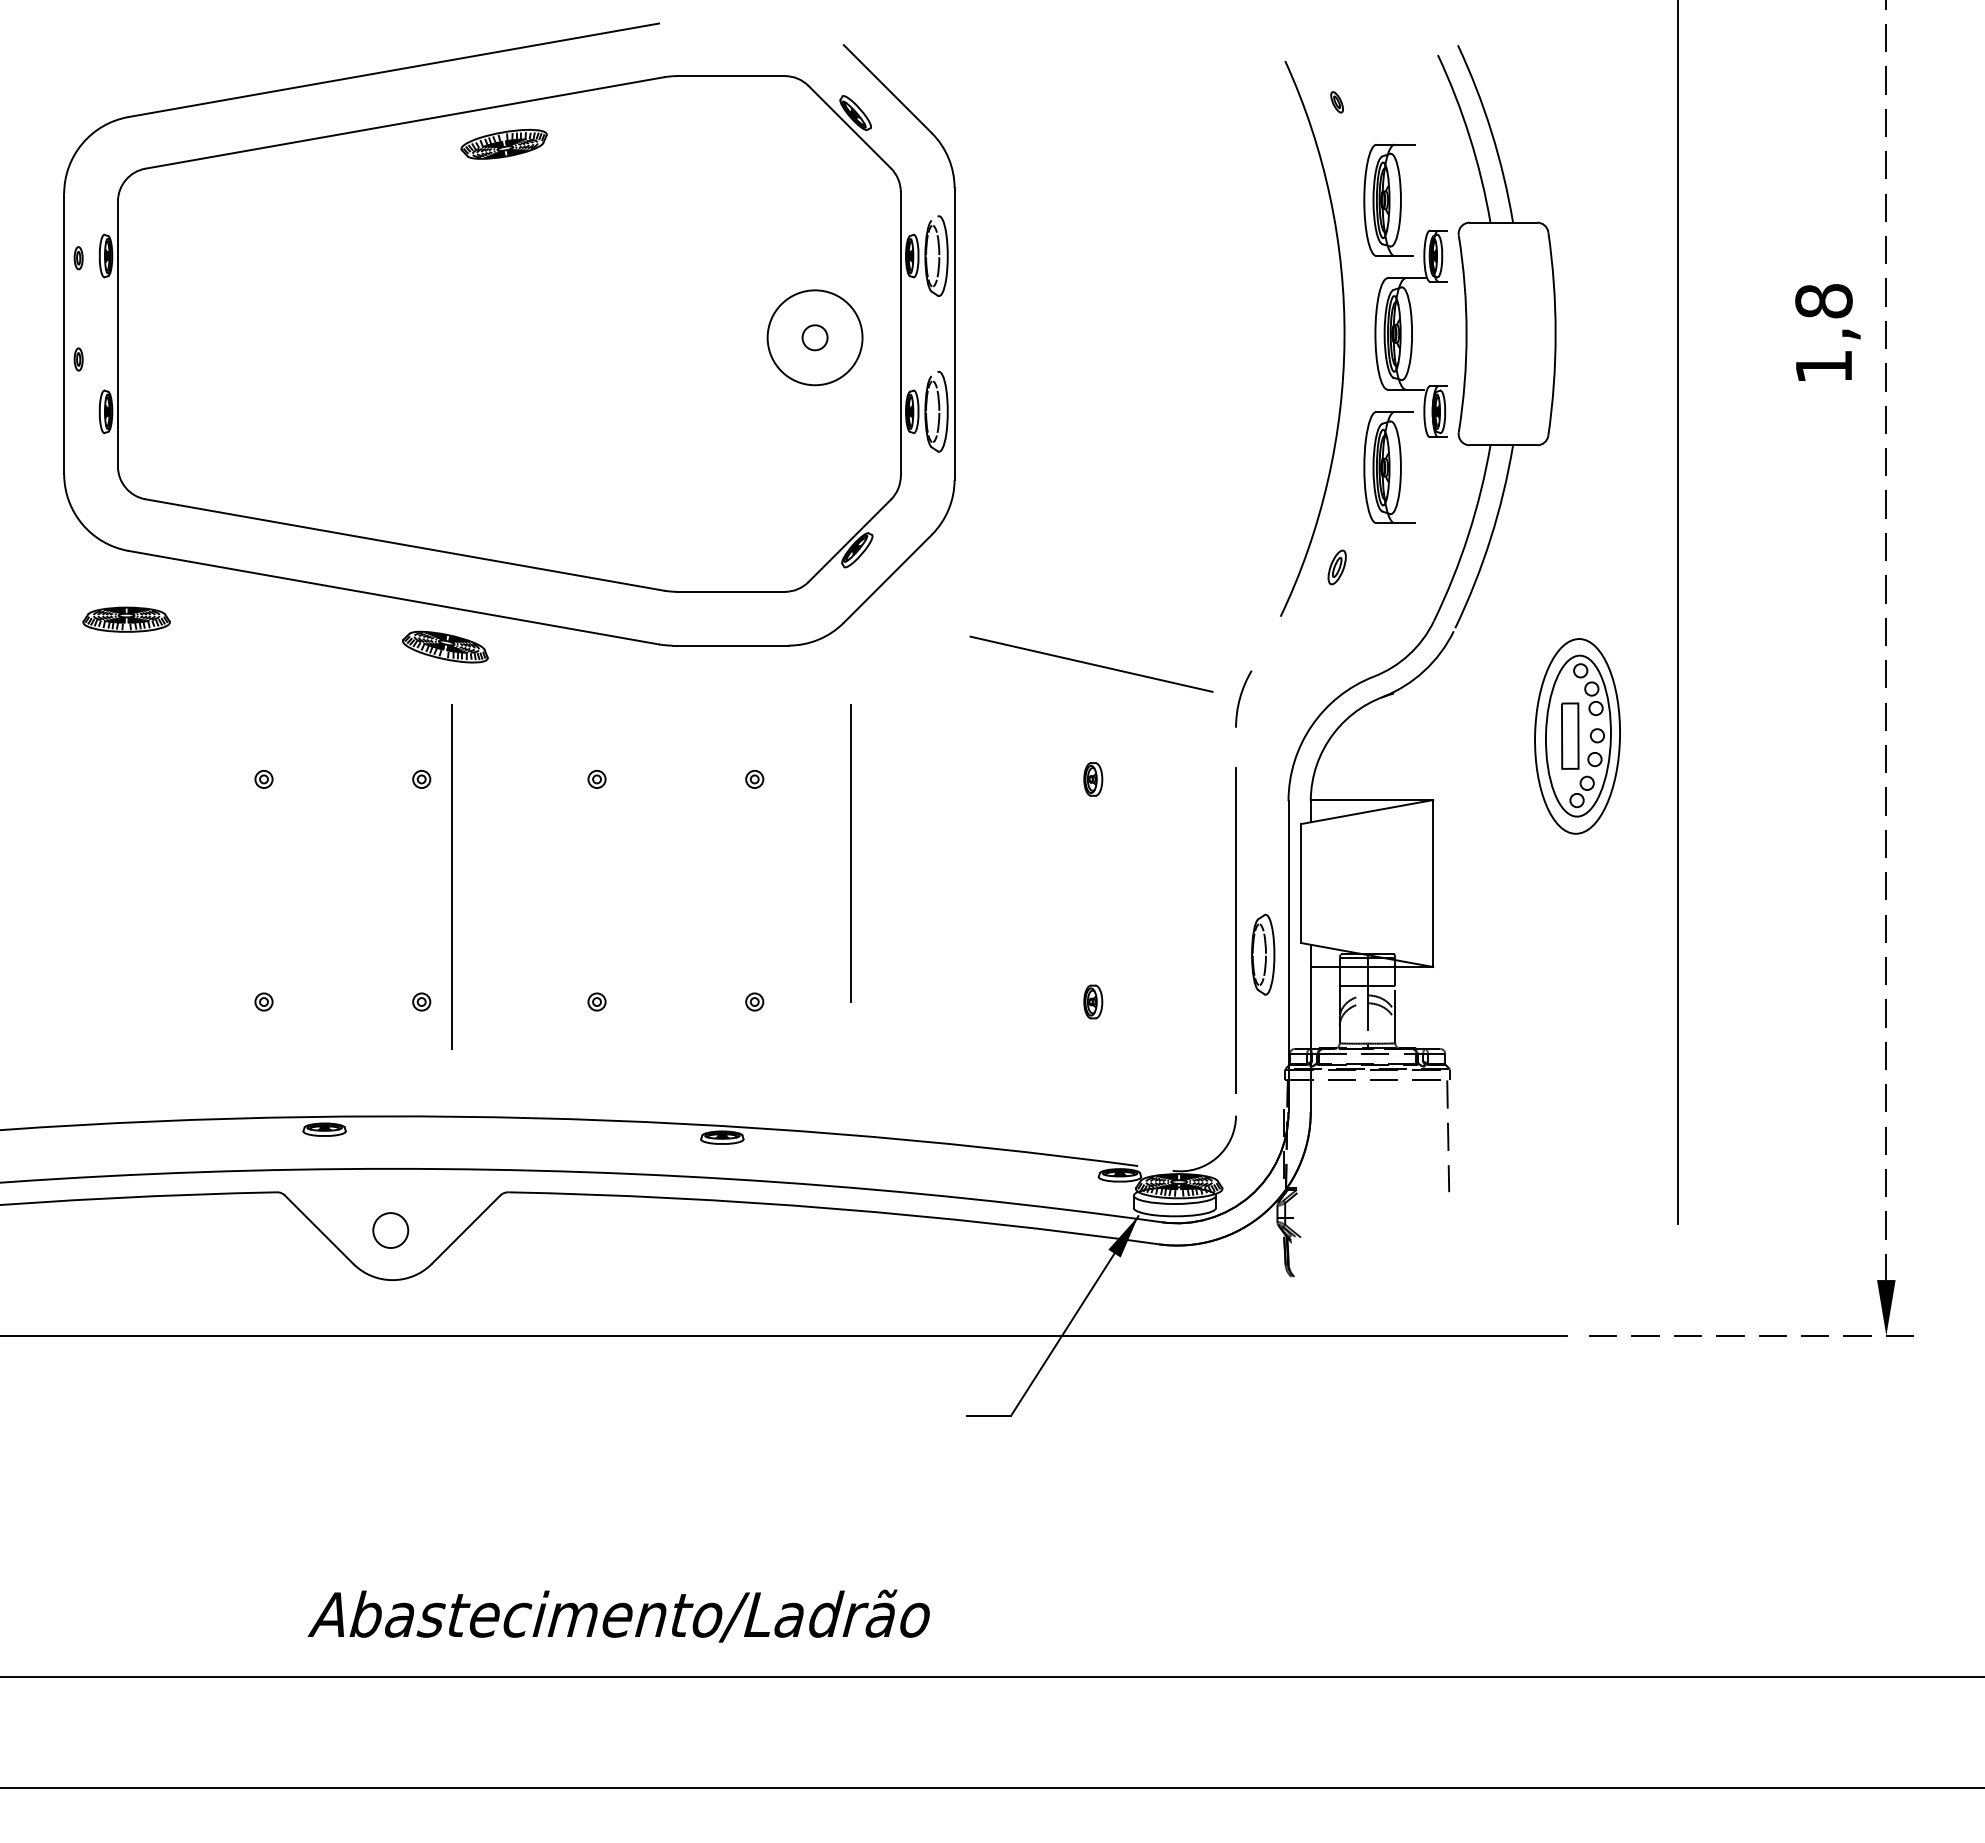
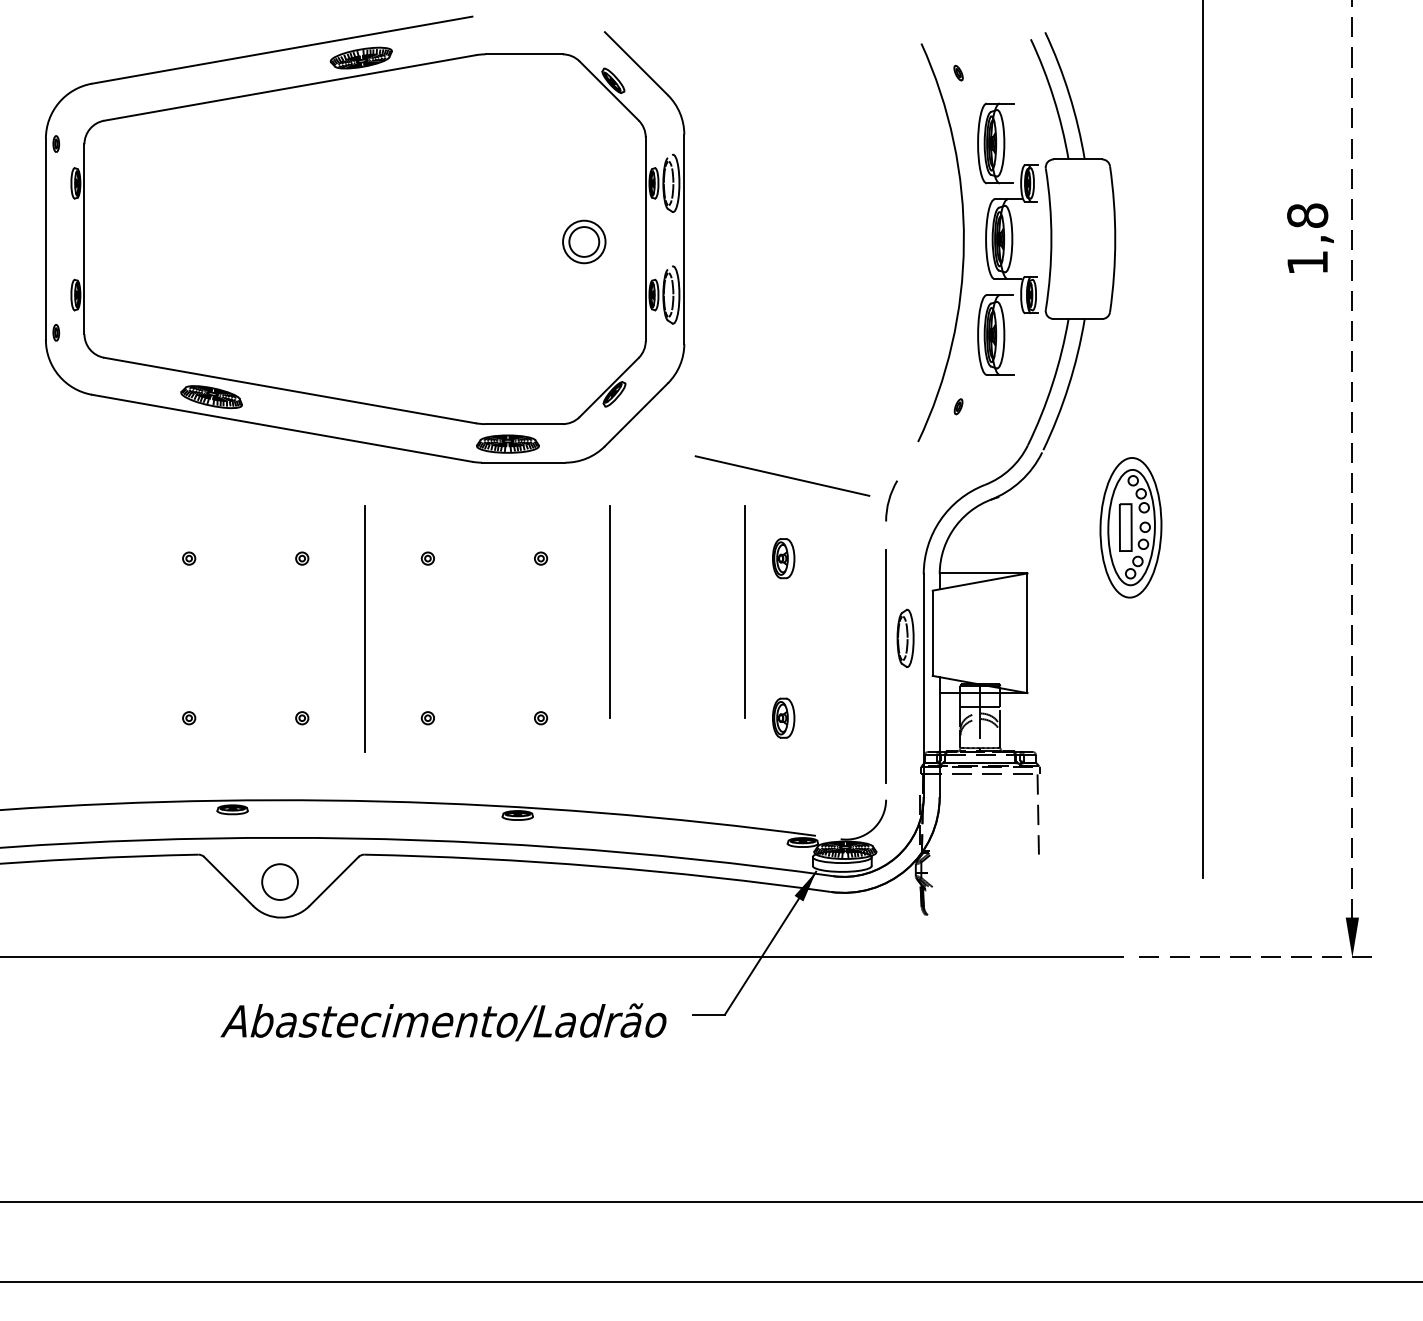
part: (503, 144) -> (360, 58), moved
part: (78, 258) -> (56, 144), moved
circle: (814, 337) -> (583, 241), size x0.62
circle: (814, 337) -> (583, 241), size x1.67
part: (78, 359) -> (56, 332), moved
part: (1336, 567) -> (958, 406), size x0.62
part: (126, 619) -> (507, 443), moved
part: (445, 646) -> (211, 396), moved
part: (1093, 779) -> (783, 558), size x1.67
line: (1038, 853) -> (744, 611), added
line: (451, 876) -> (364, 628), moved
part: (1263, 954) -> (905, 638), moved
part: (1093, 1001) -> (783, 717), size x1.67
circle: (390, 1230) -> (279, 882), size x1.43
text: (618, 1615) -> (443, 1021), moved

